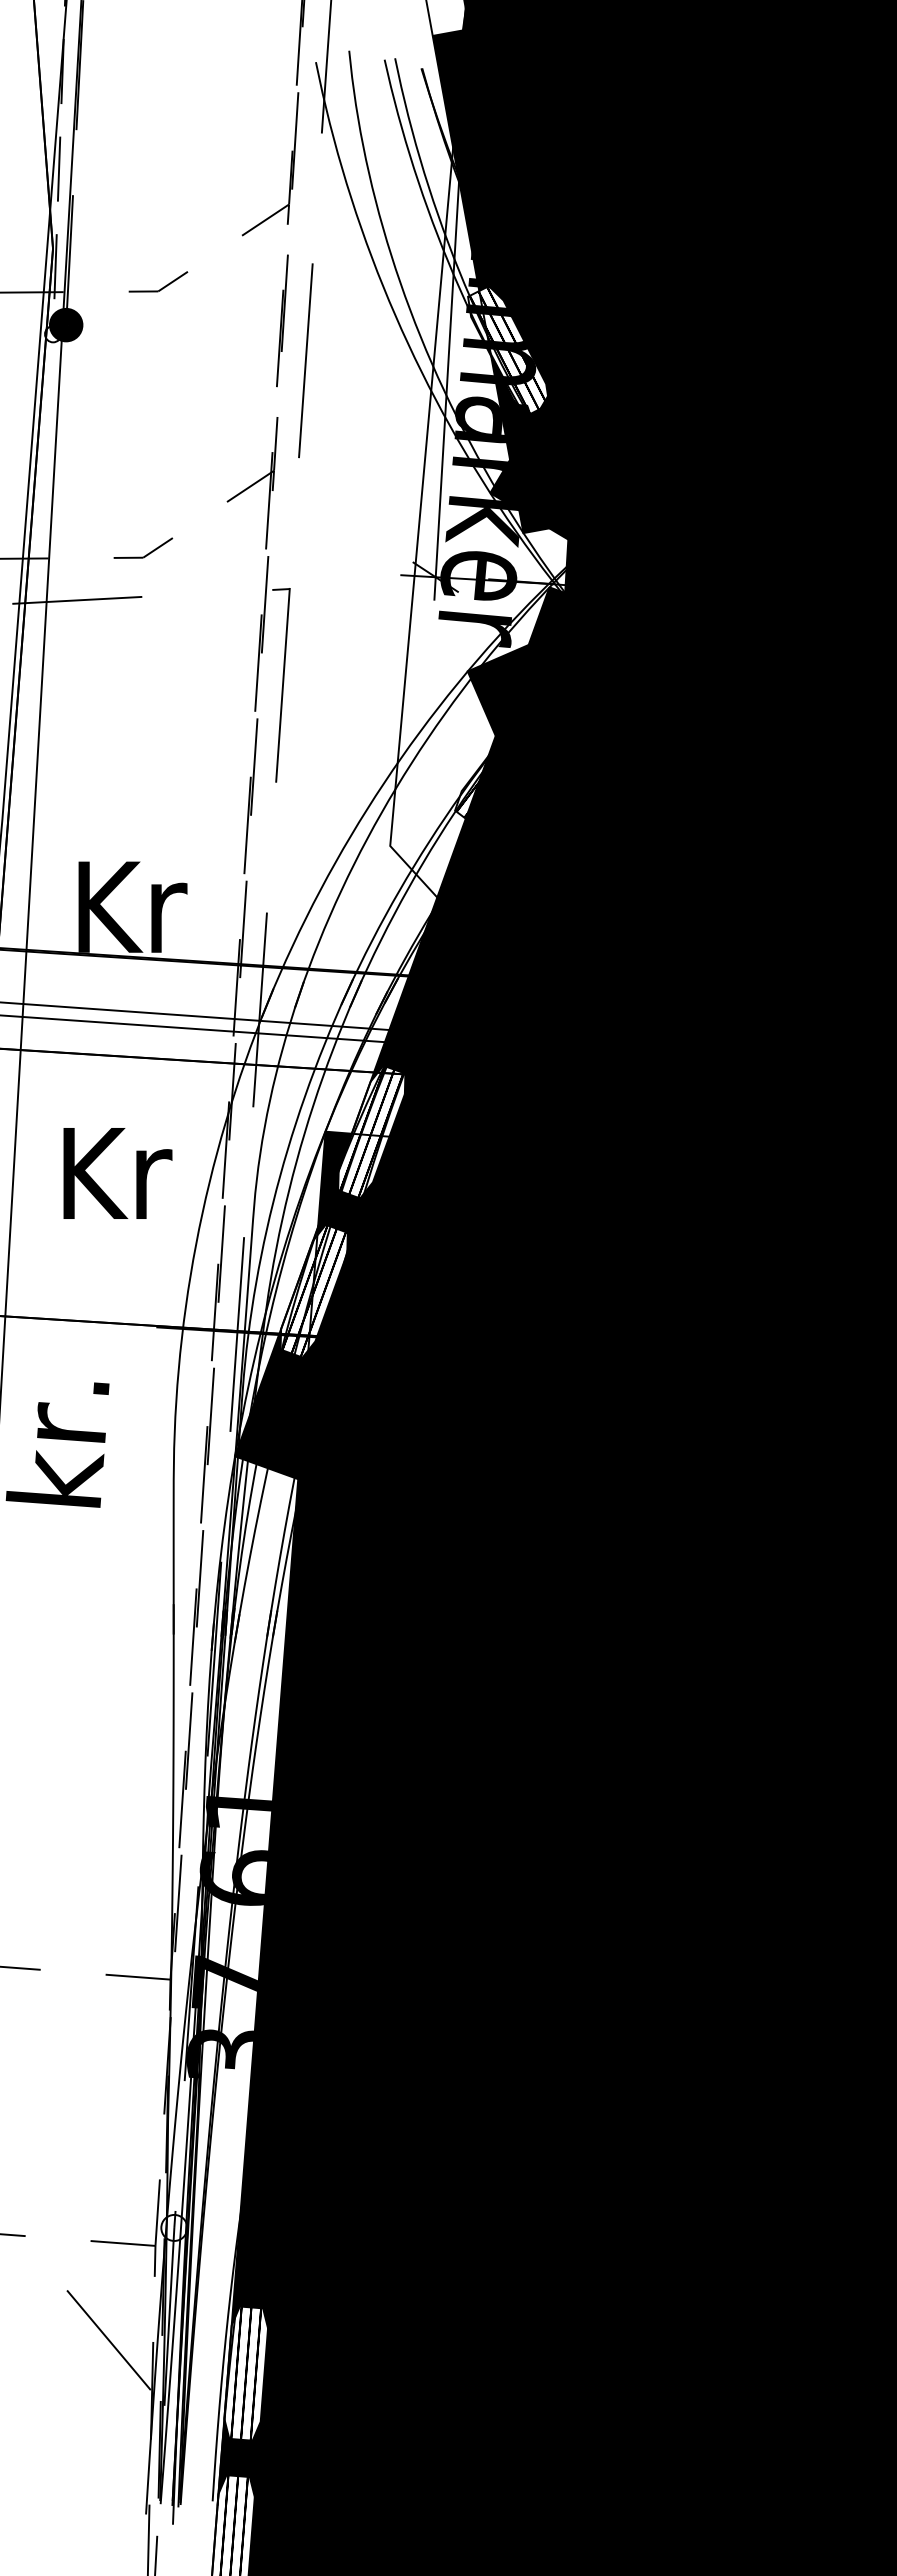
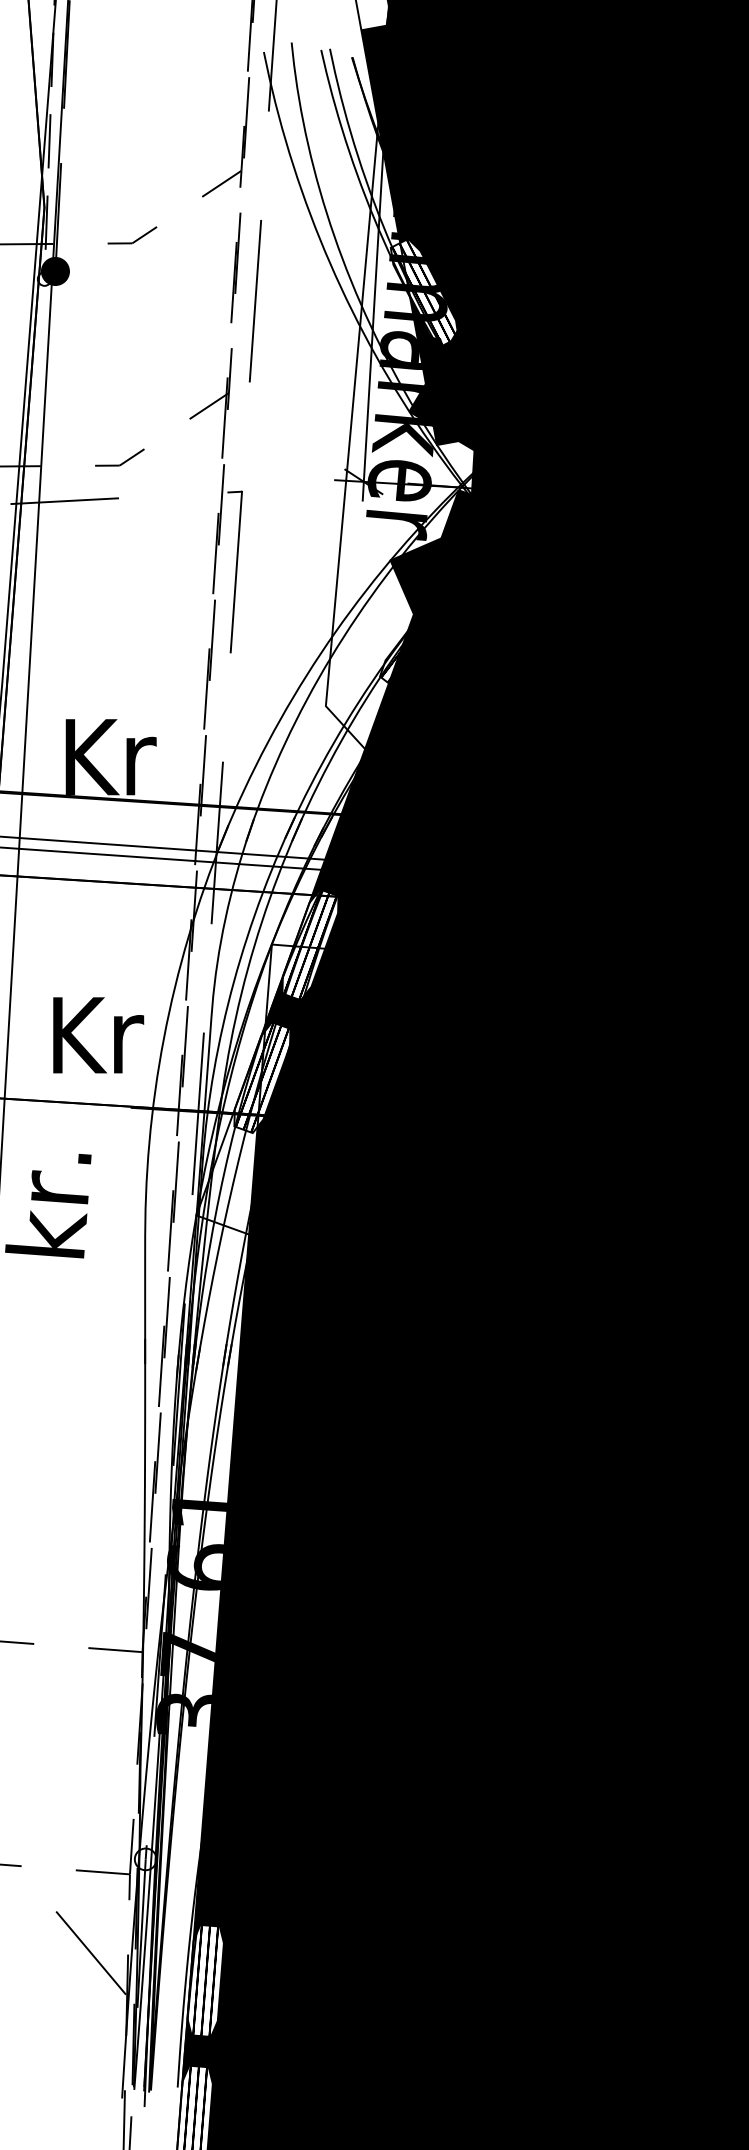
text: (117, 1173) -> (98, 1035), moved
fill: (334, 1178) -> (279, 983), removed
fill: (271, 1404) -> (226, 1172), removed

